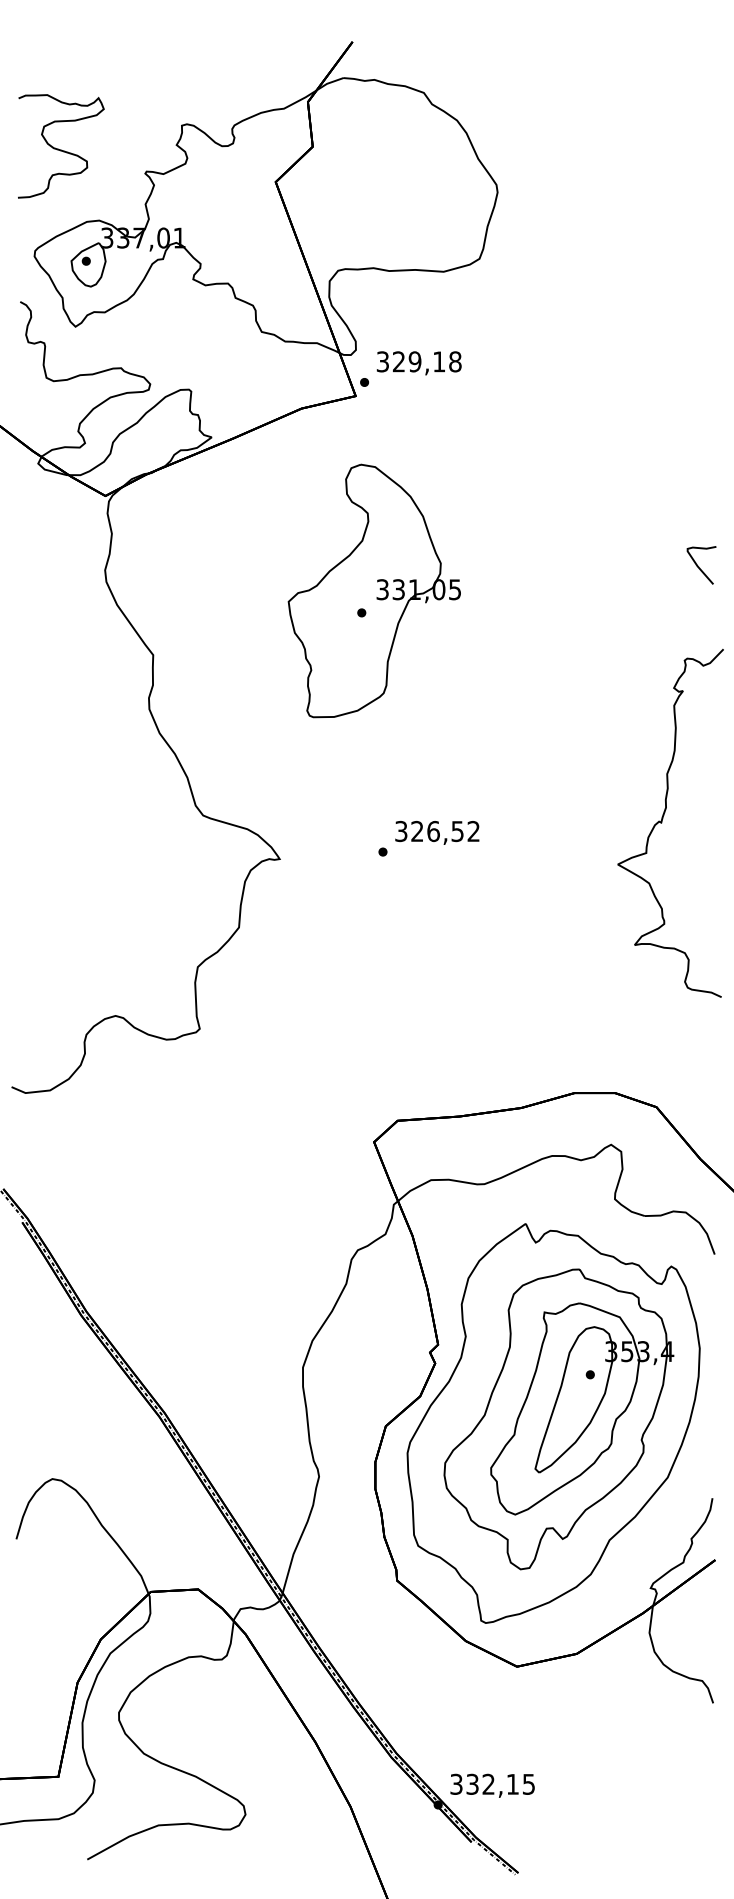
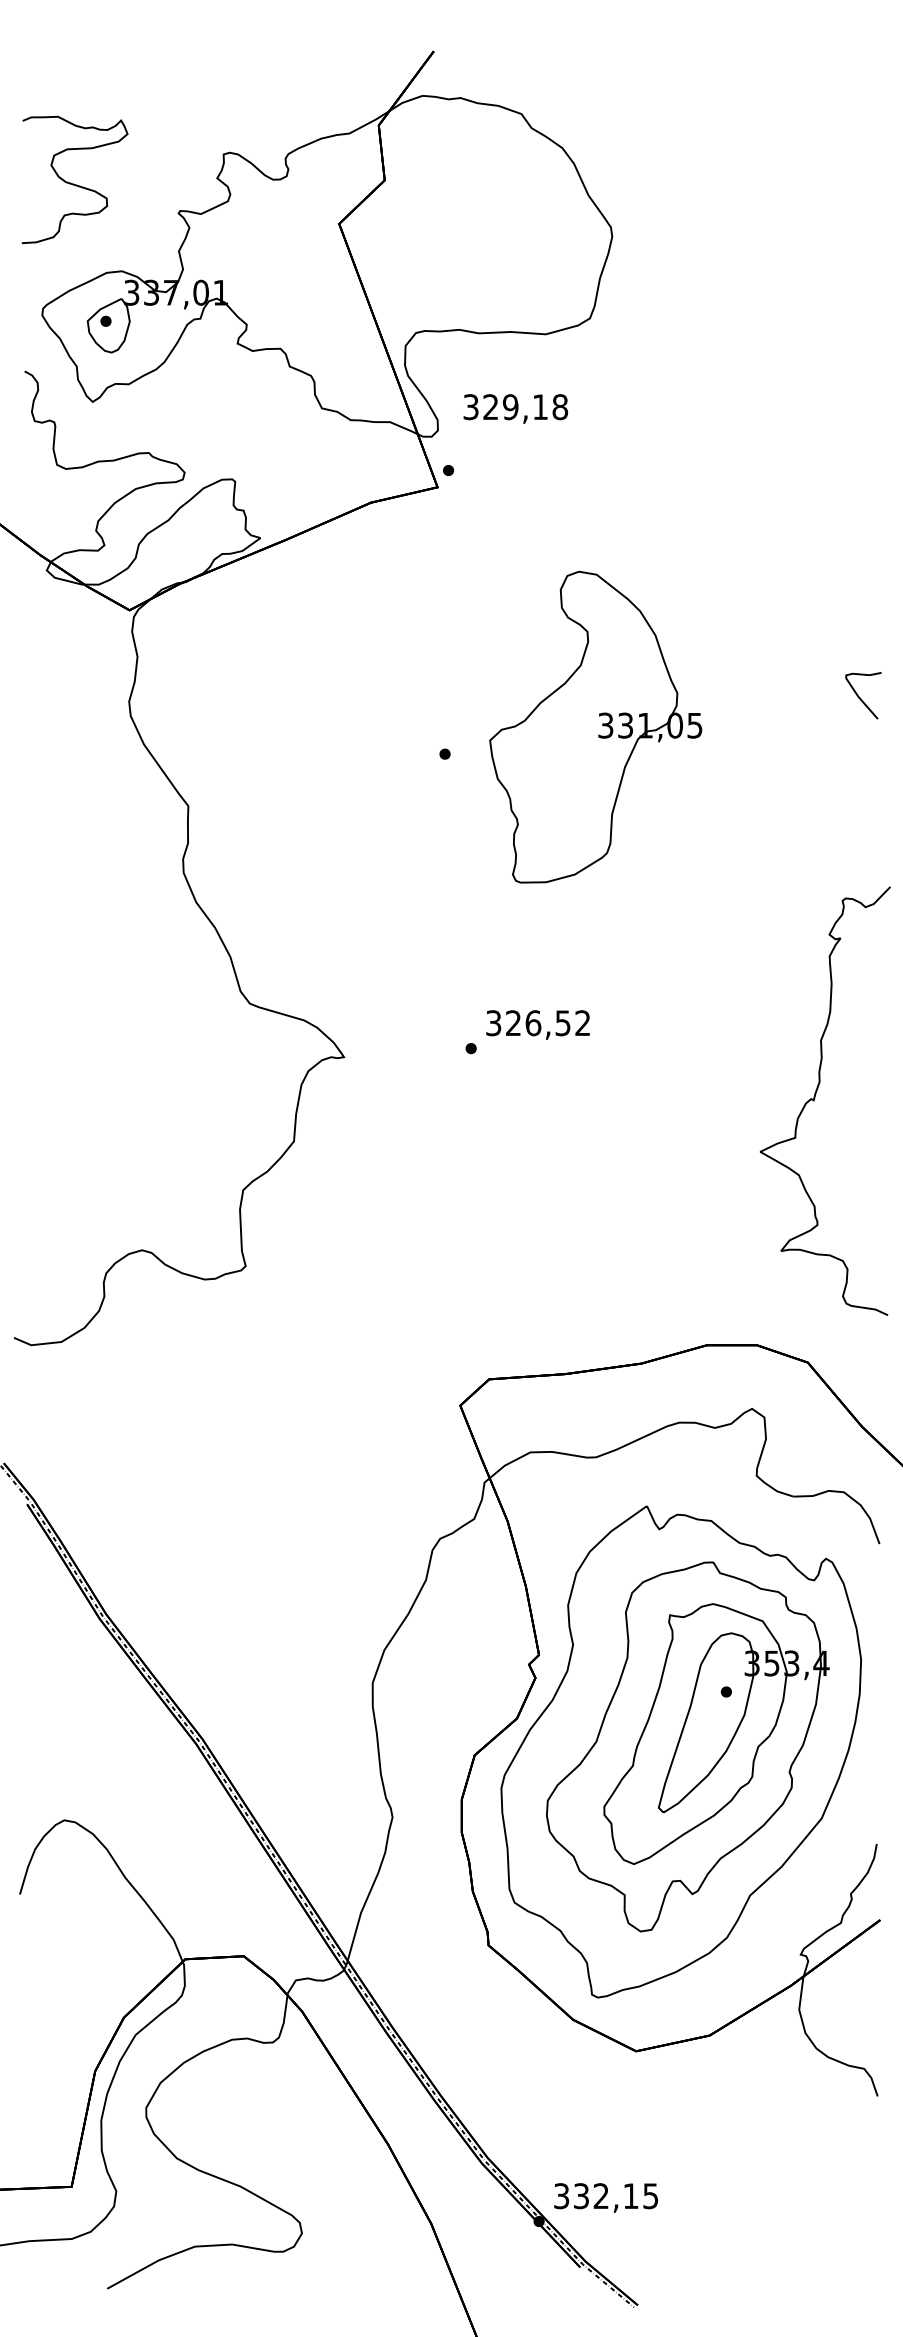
text: (418, 362) -> (515, 408), moved
part: (374, 590) -> (595, 726), moved
curve: (662, 821) -> (815, 1098), moved

